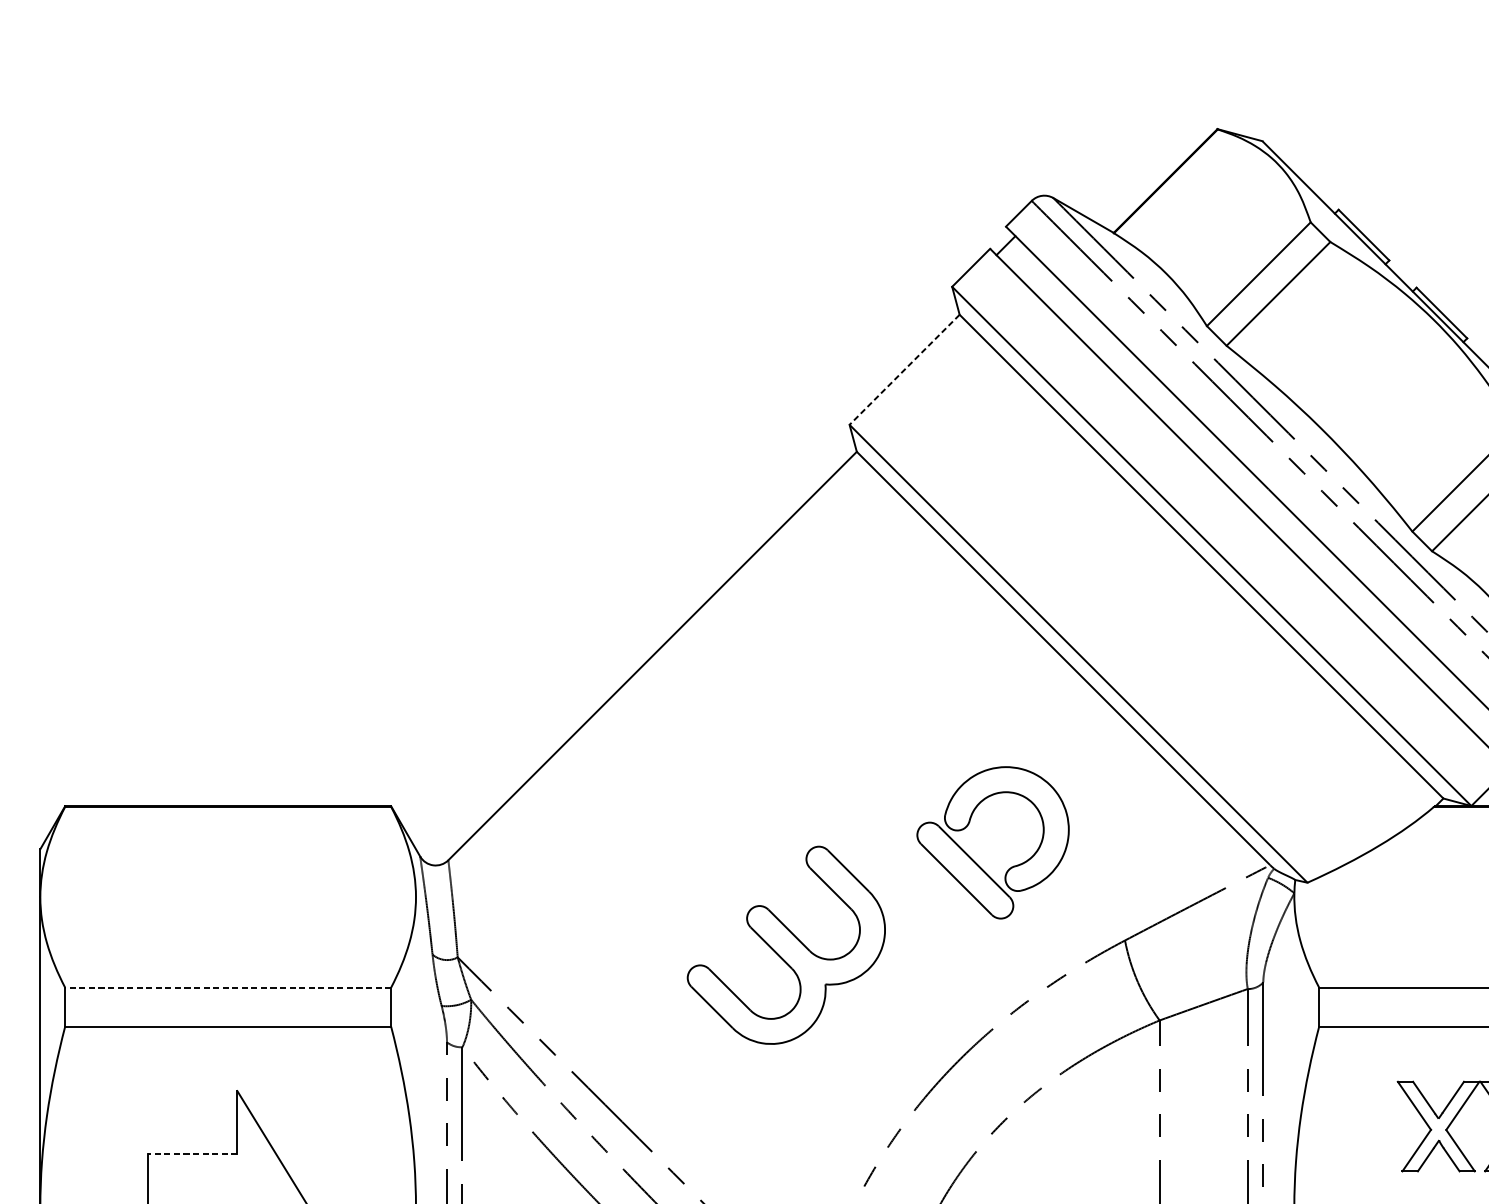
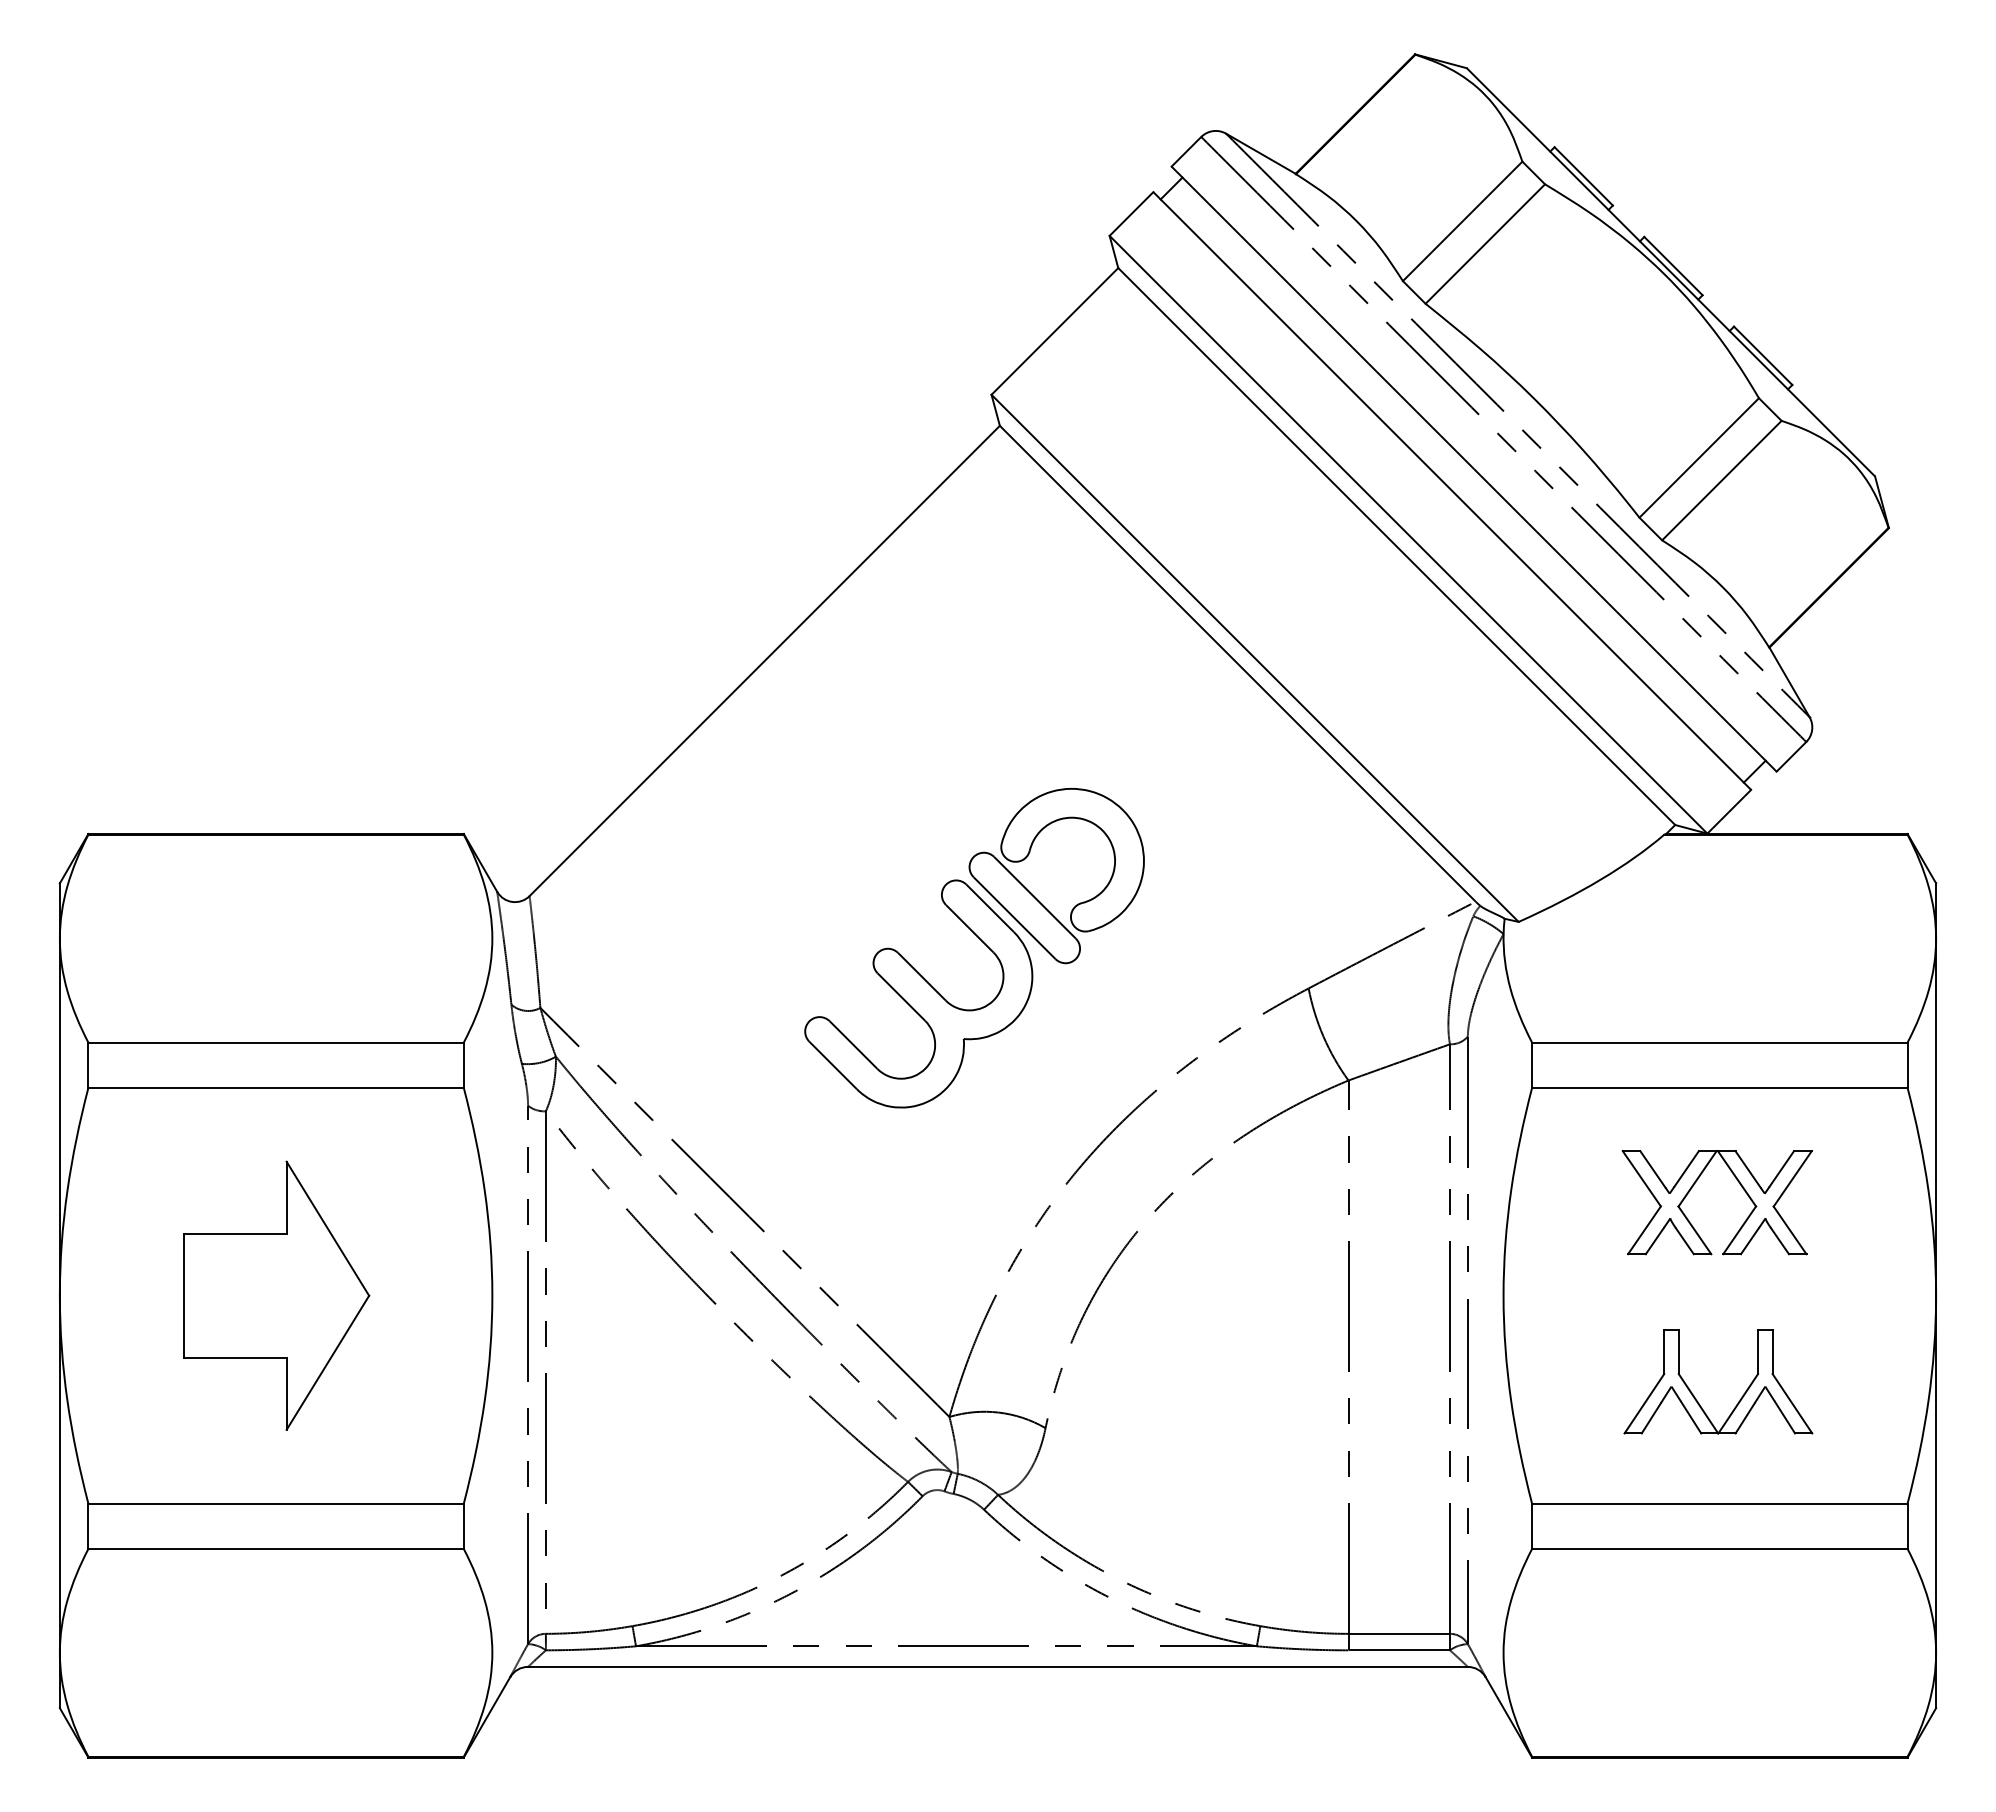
line: (904, 369) -> (1054, 331), dashed -> solid
part: (974, 860) -> (1035, 896), moved
line: (228, 987) -> (276, 1042), dashed -> solid
line: (192, 1153) -> (235, 1233), dashed -> solid

